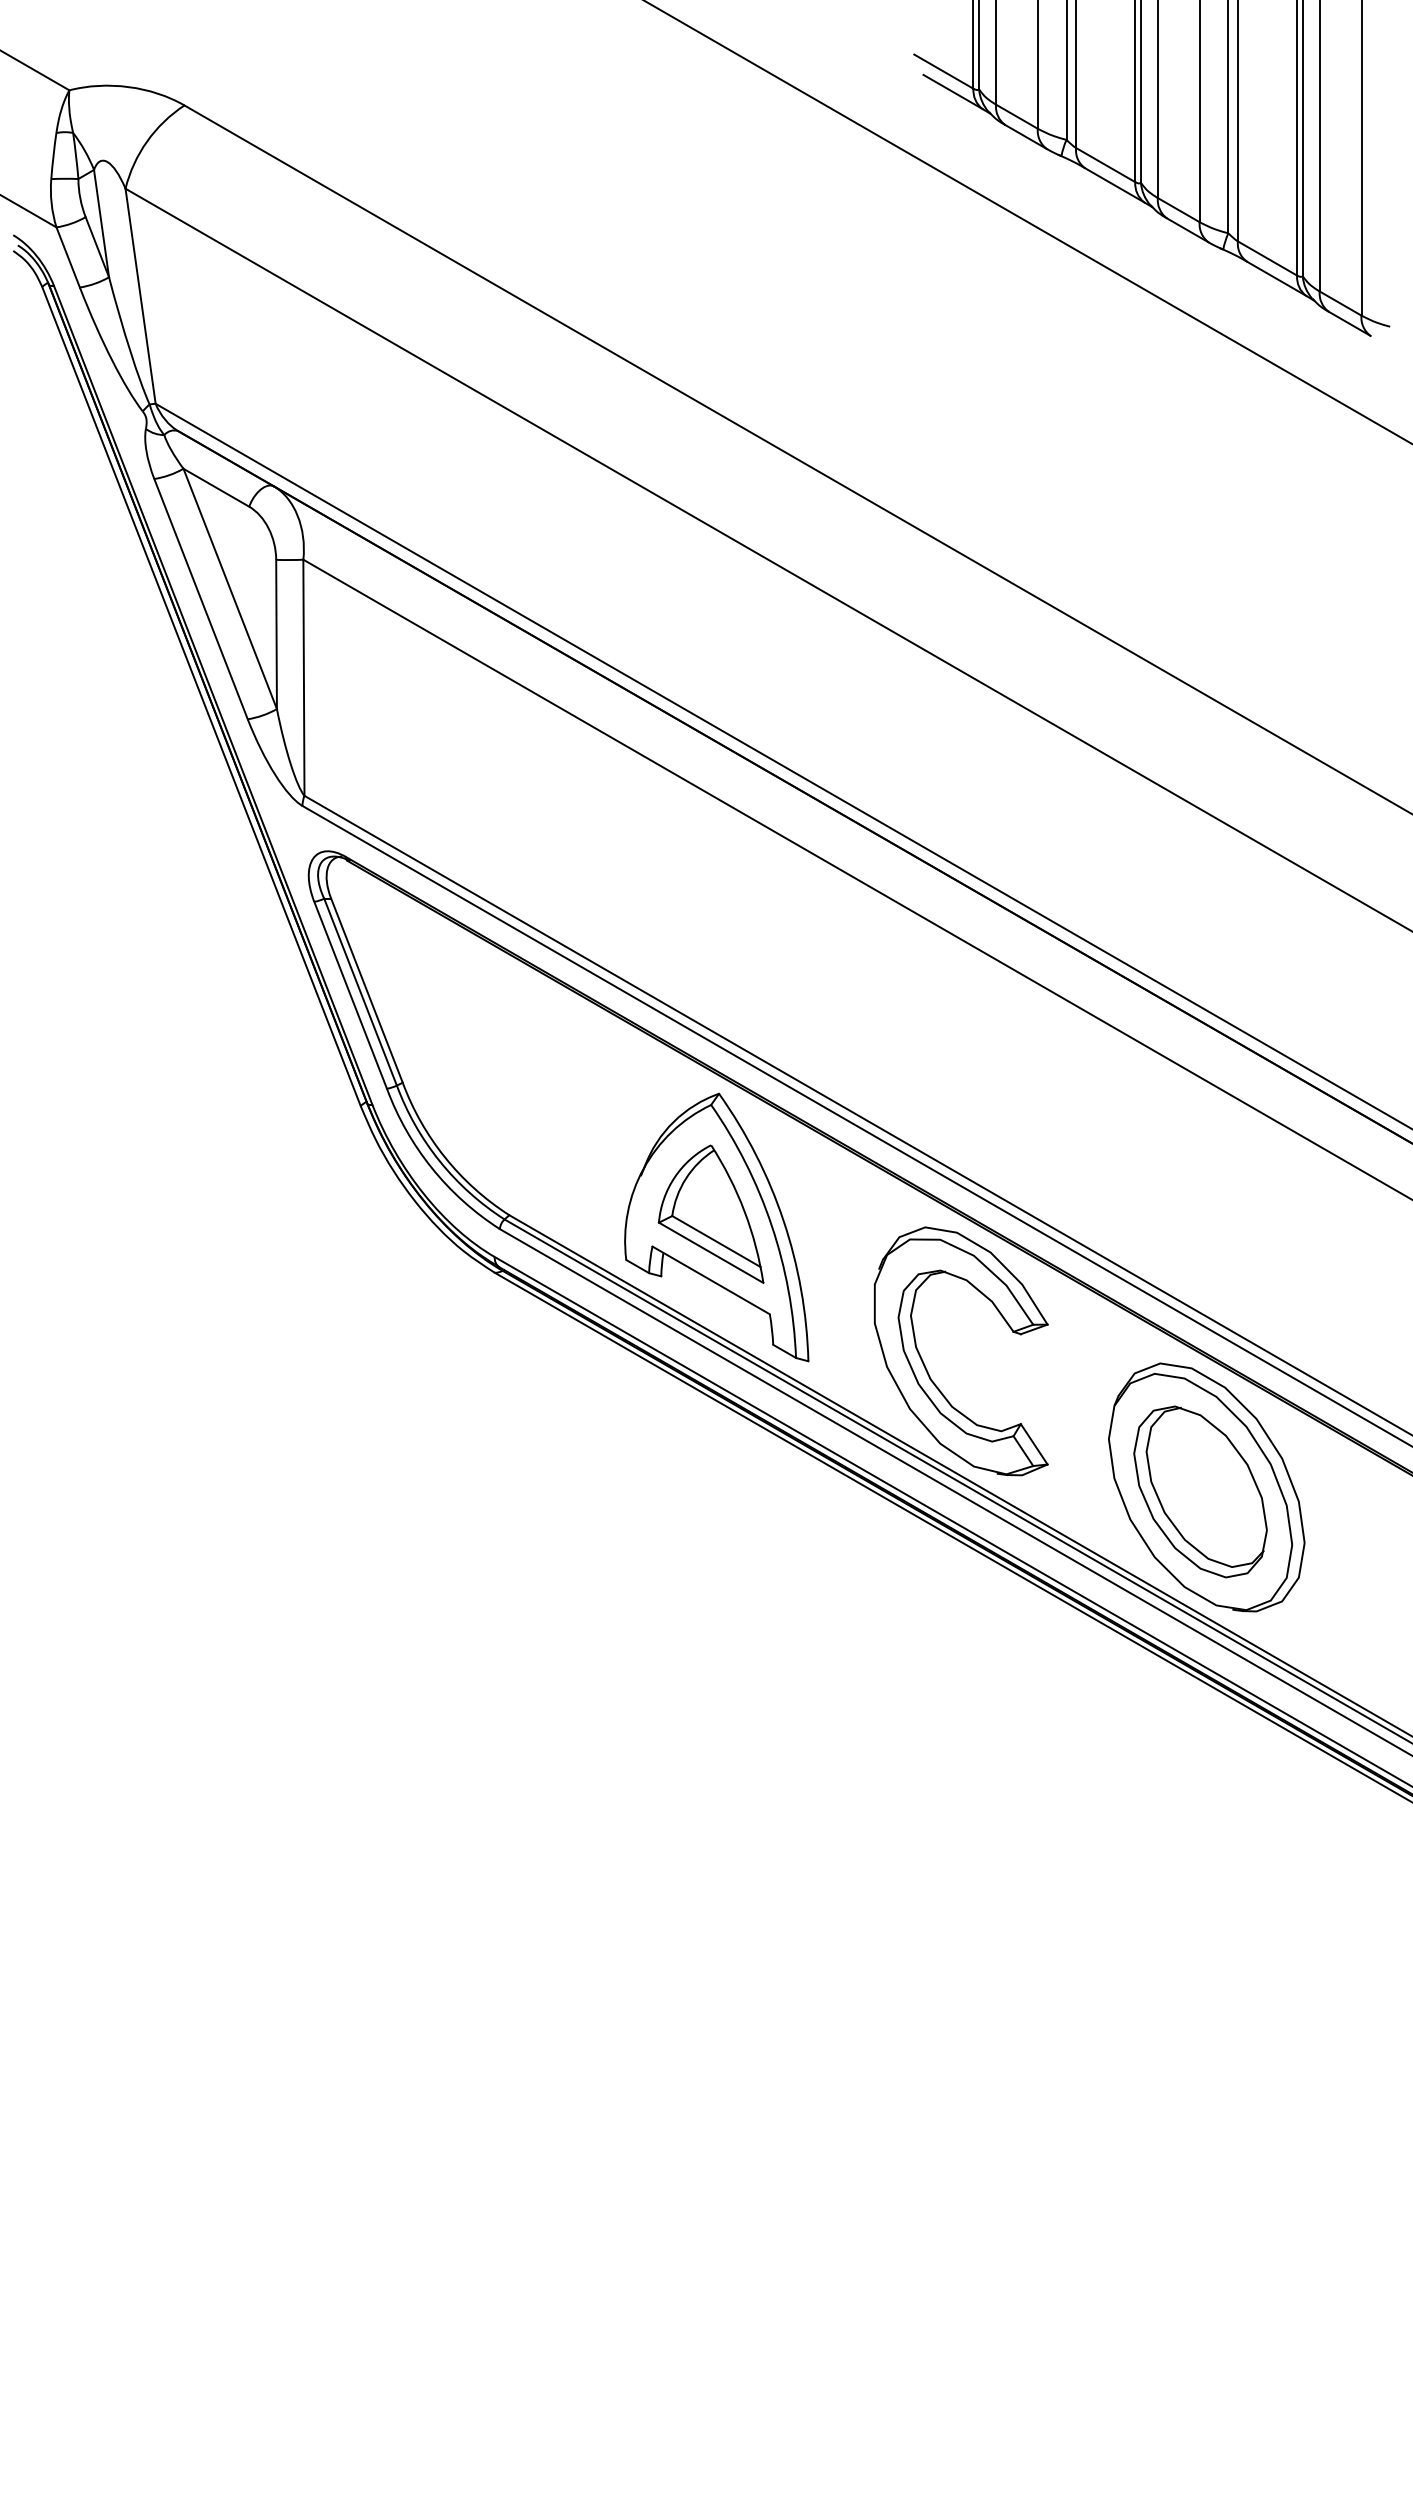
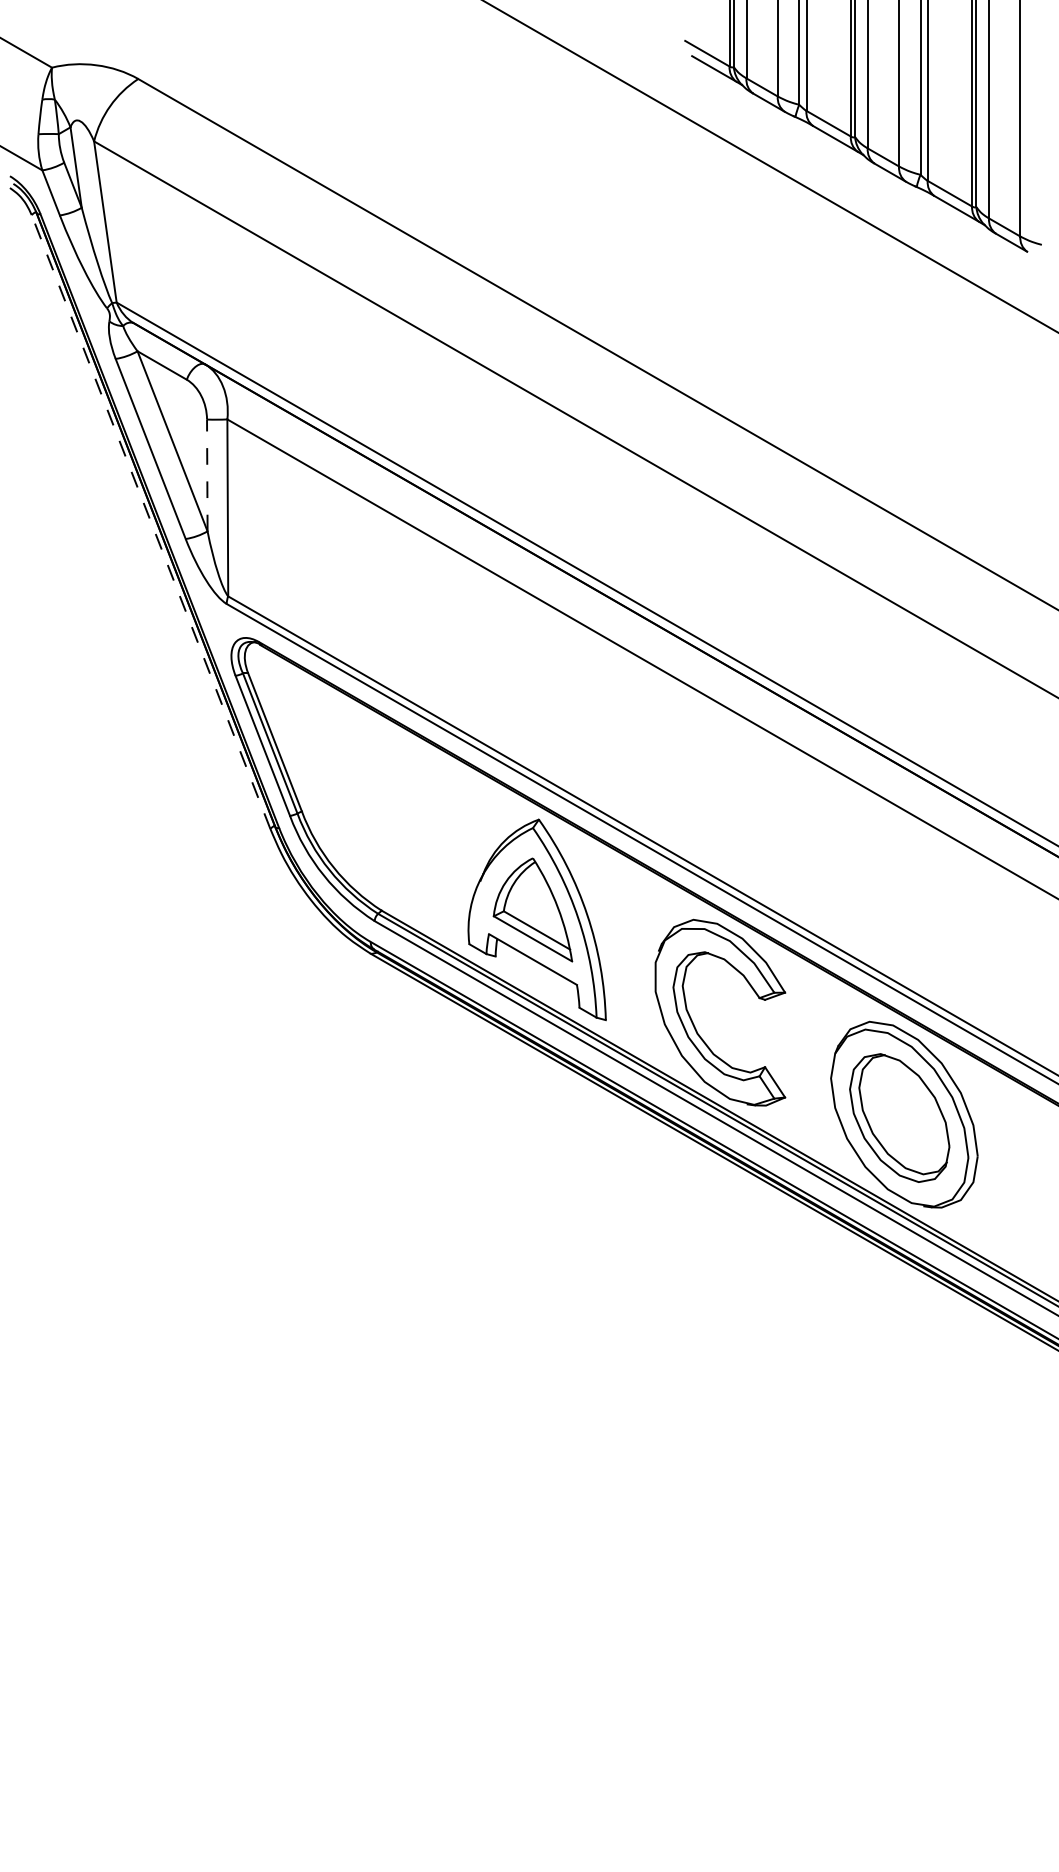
line: (276, 634) -> (207, 475), solid -> dashed
line: (201, 696) -> (151, 521), solid -> dashed

